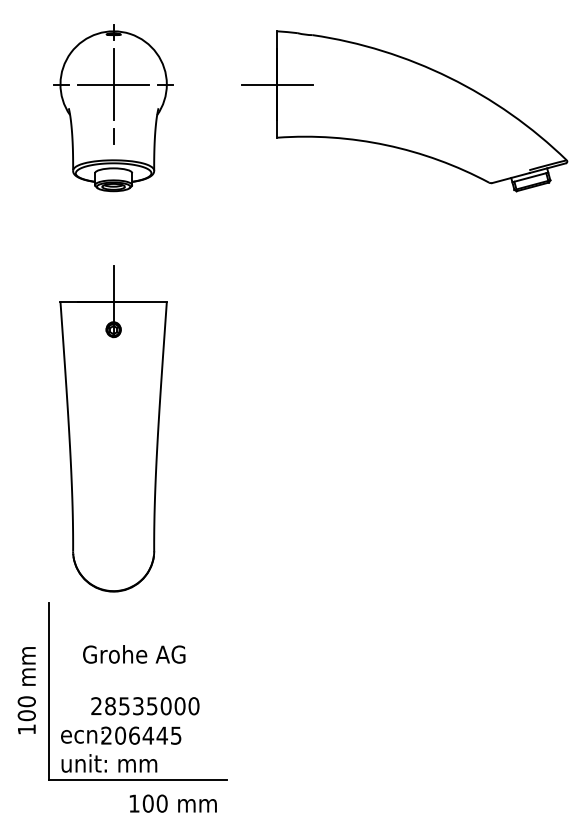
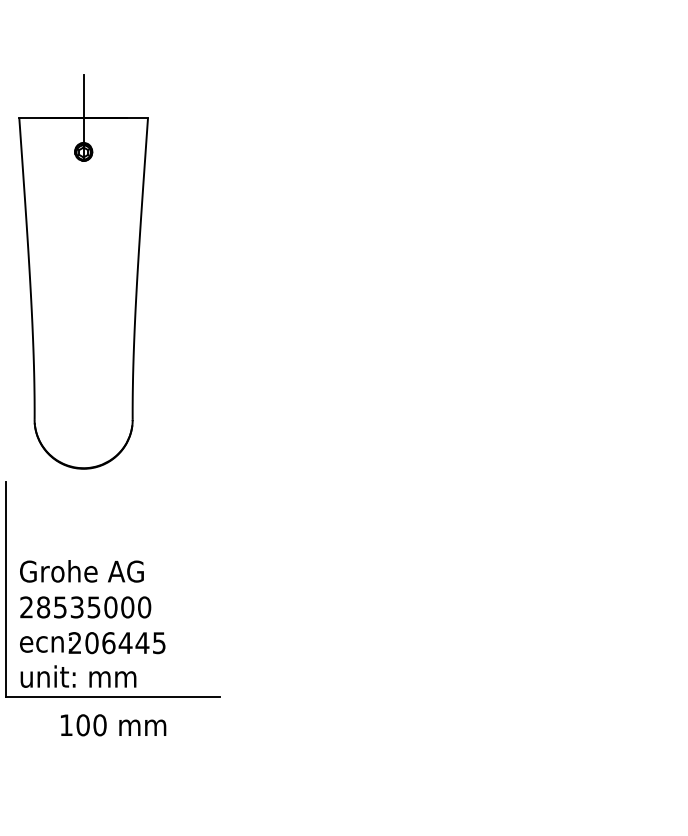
text: (134, 654) -> (82, 571), moved
text: (145, 706) -> (85, 607), moved
text: (172, 803) -> (112, 725), moved

